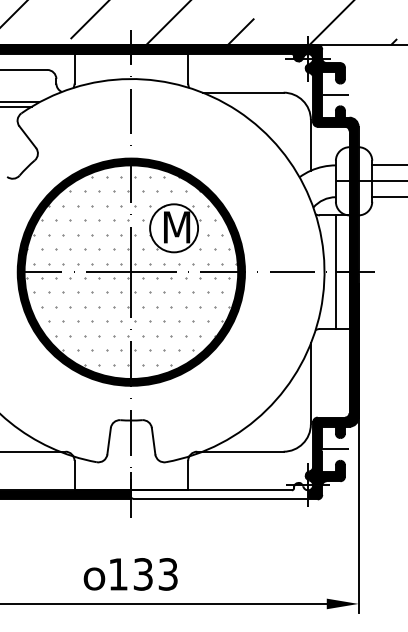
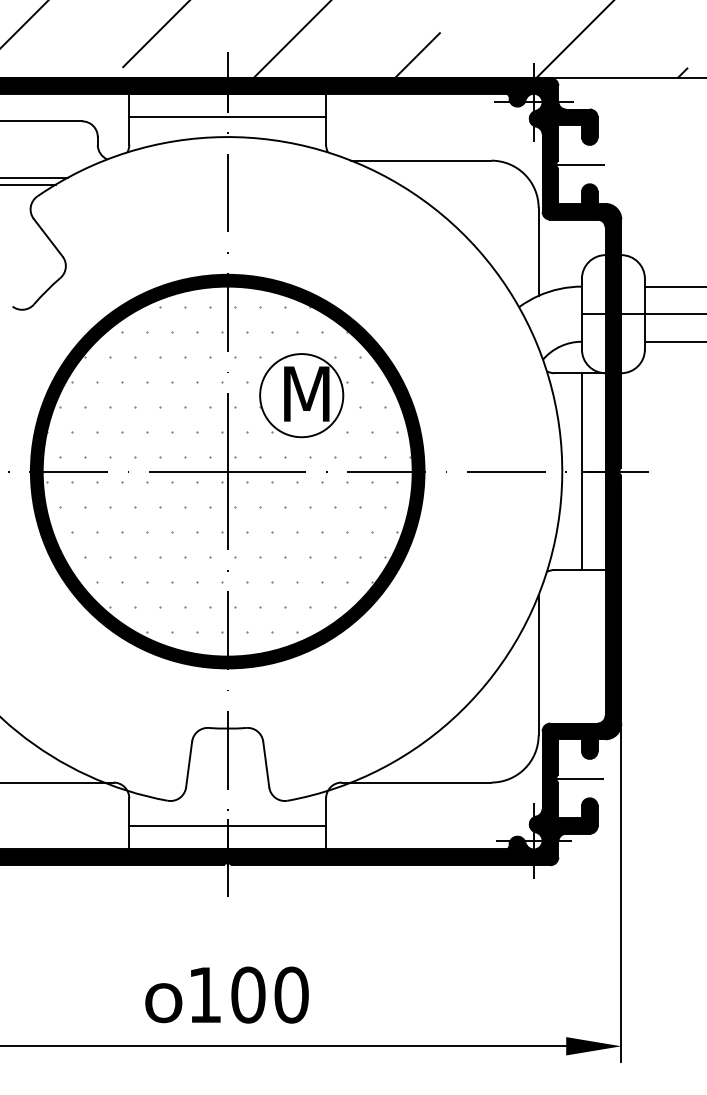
line: (131, 67) -> (227, 117), added
line: (131, 476) -> (227, 825), added
fill: (219, 492) -> (380, 853), added
text: (155, 574) -> (269, 995), 133 -> 100

